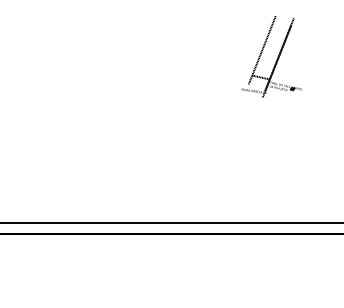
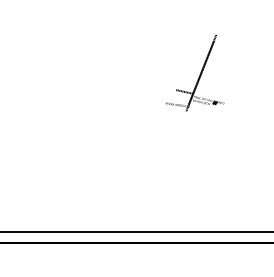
line: (261, 50) -> (185, 65), removed

